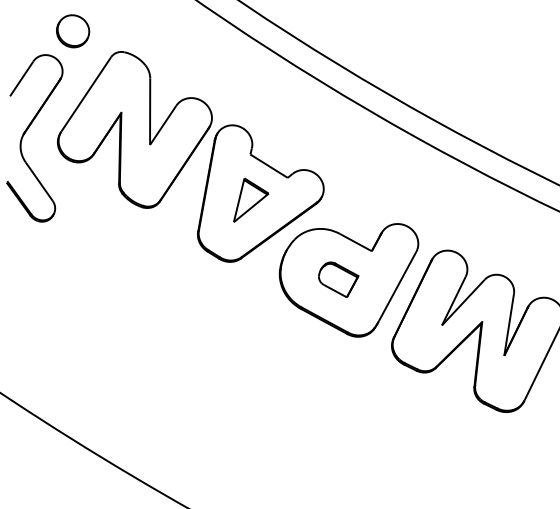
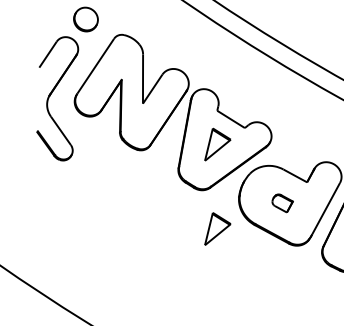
part: (338, 279) -> (282, 203), size x0.7
part: (251, 313) -> (218, 228), added

